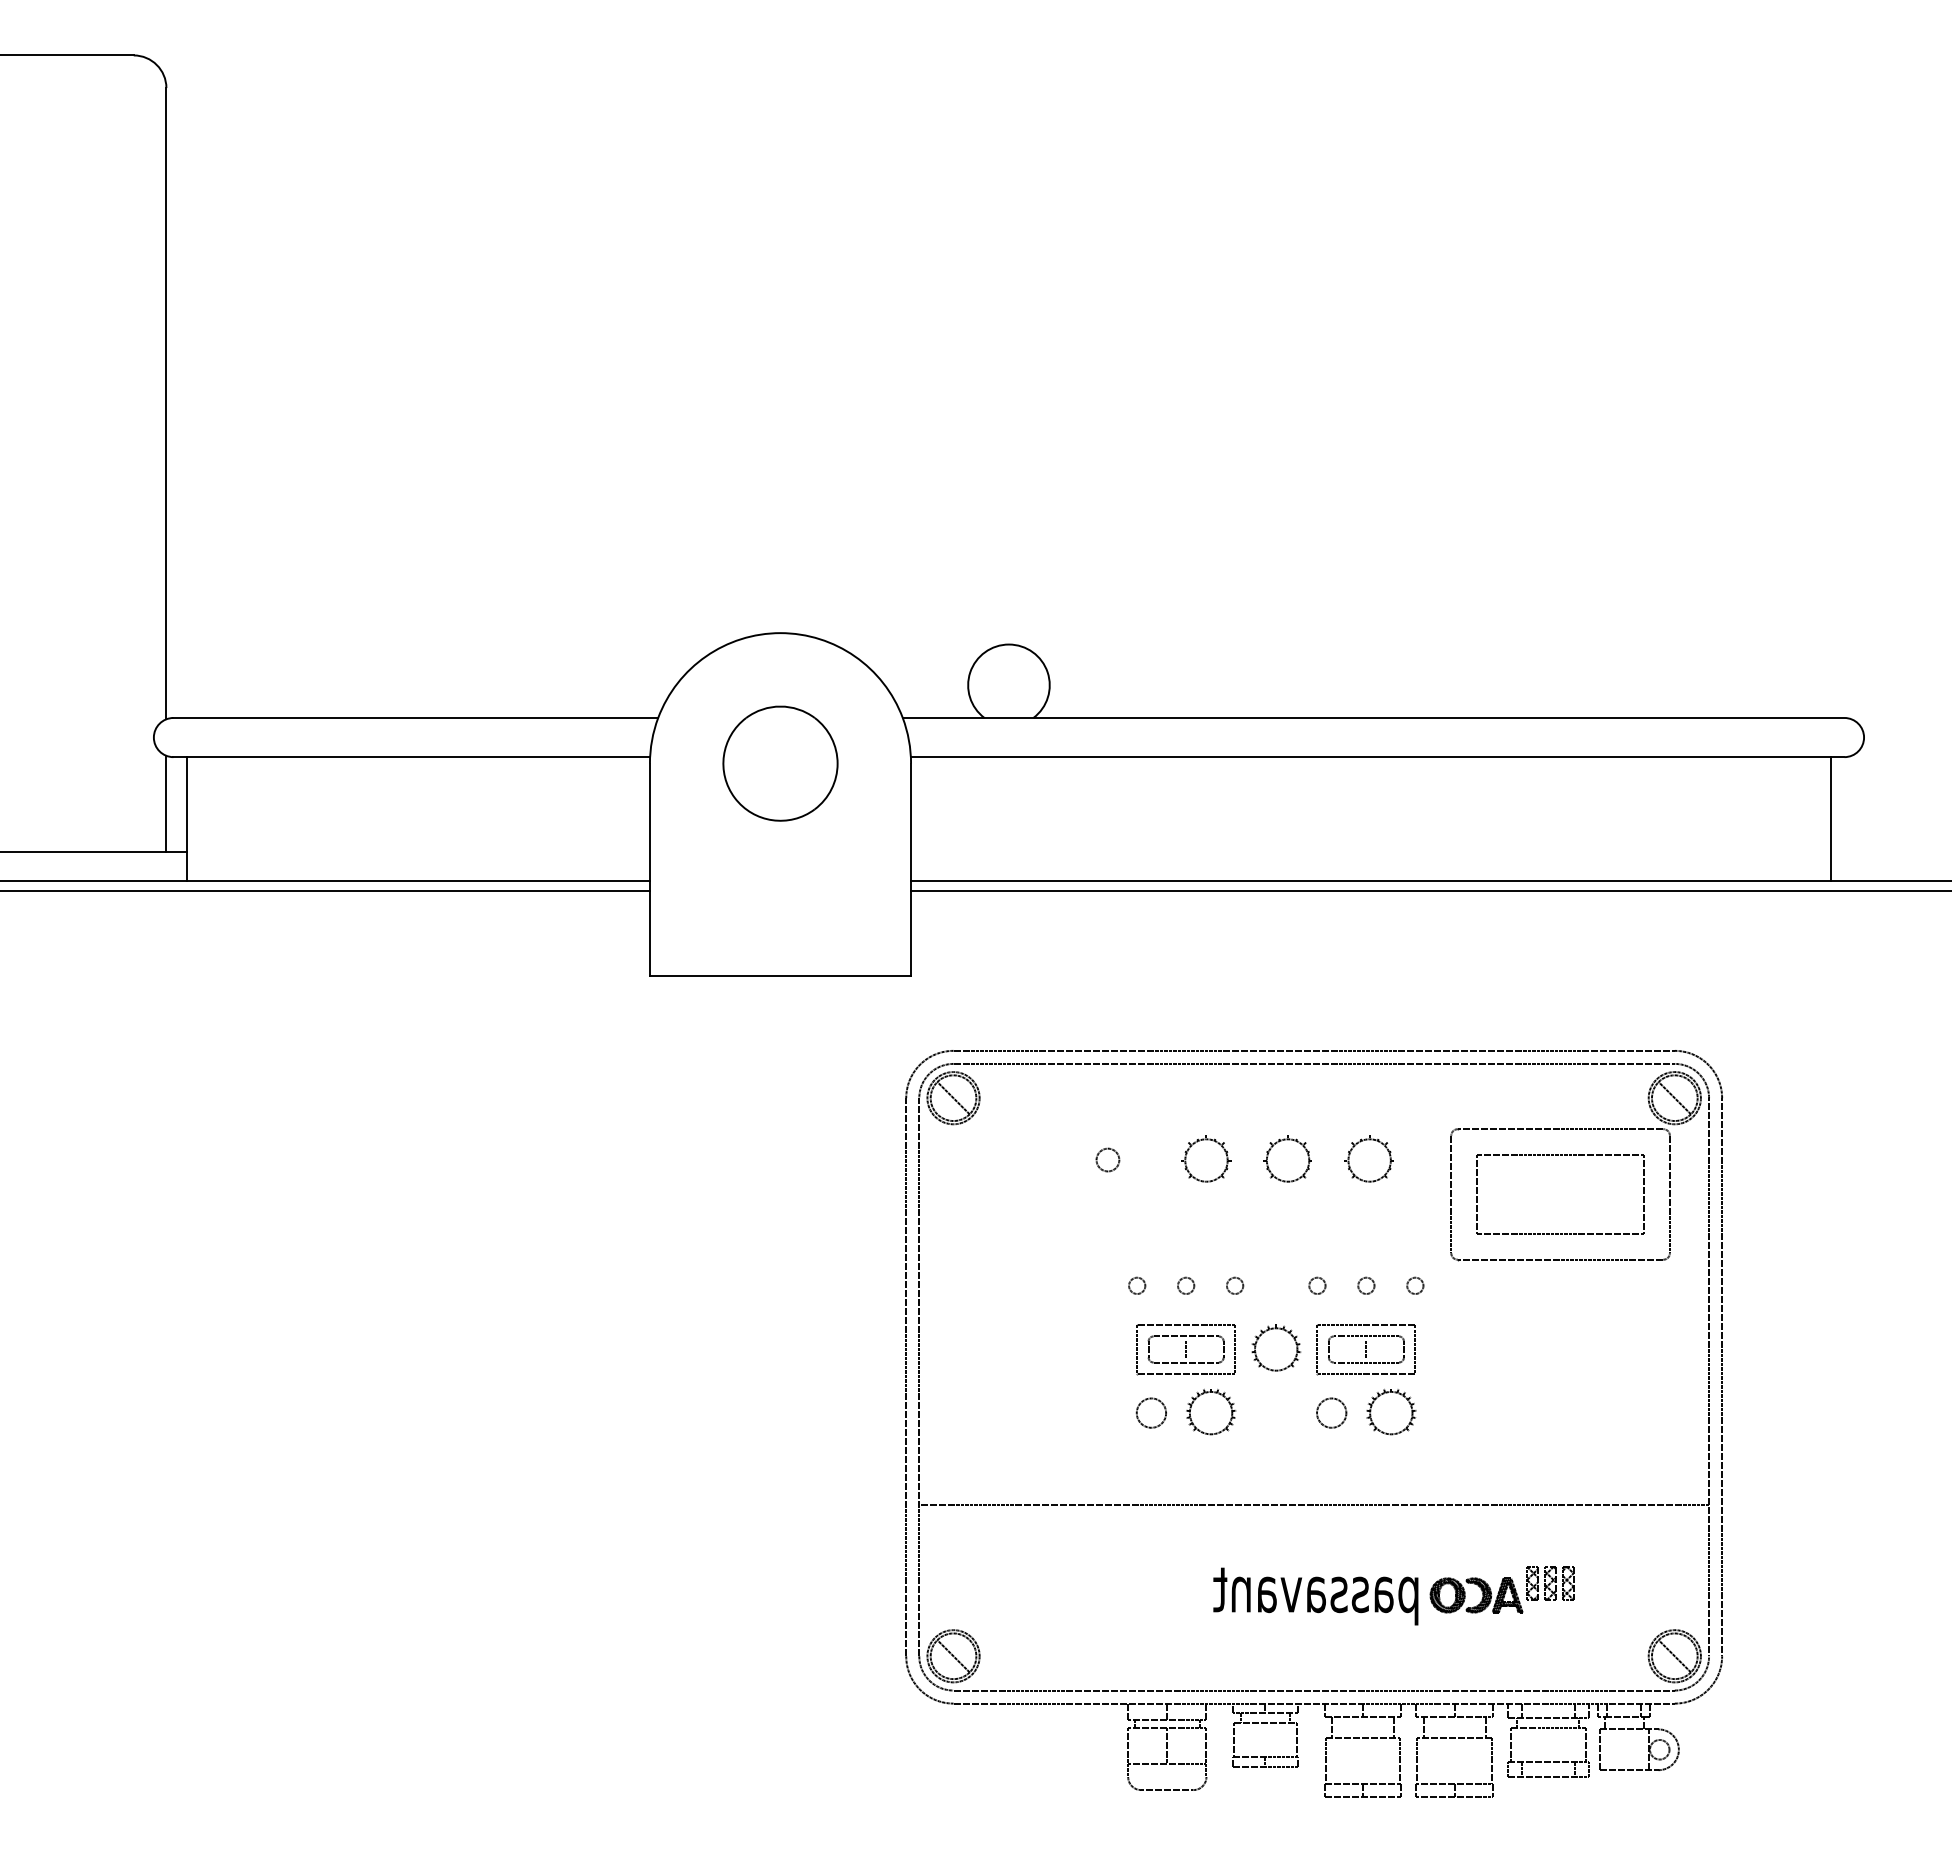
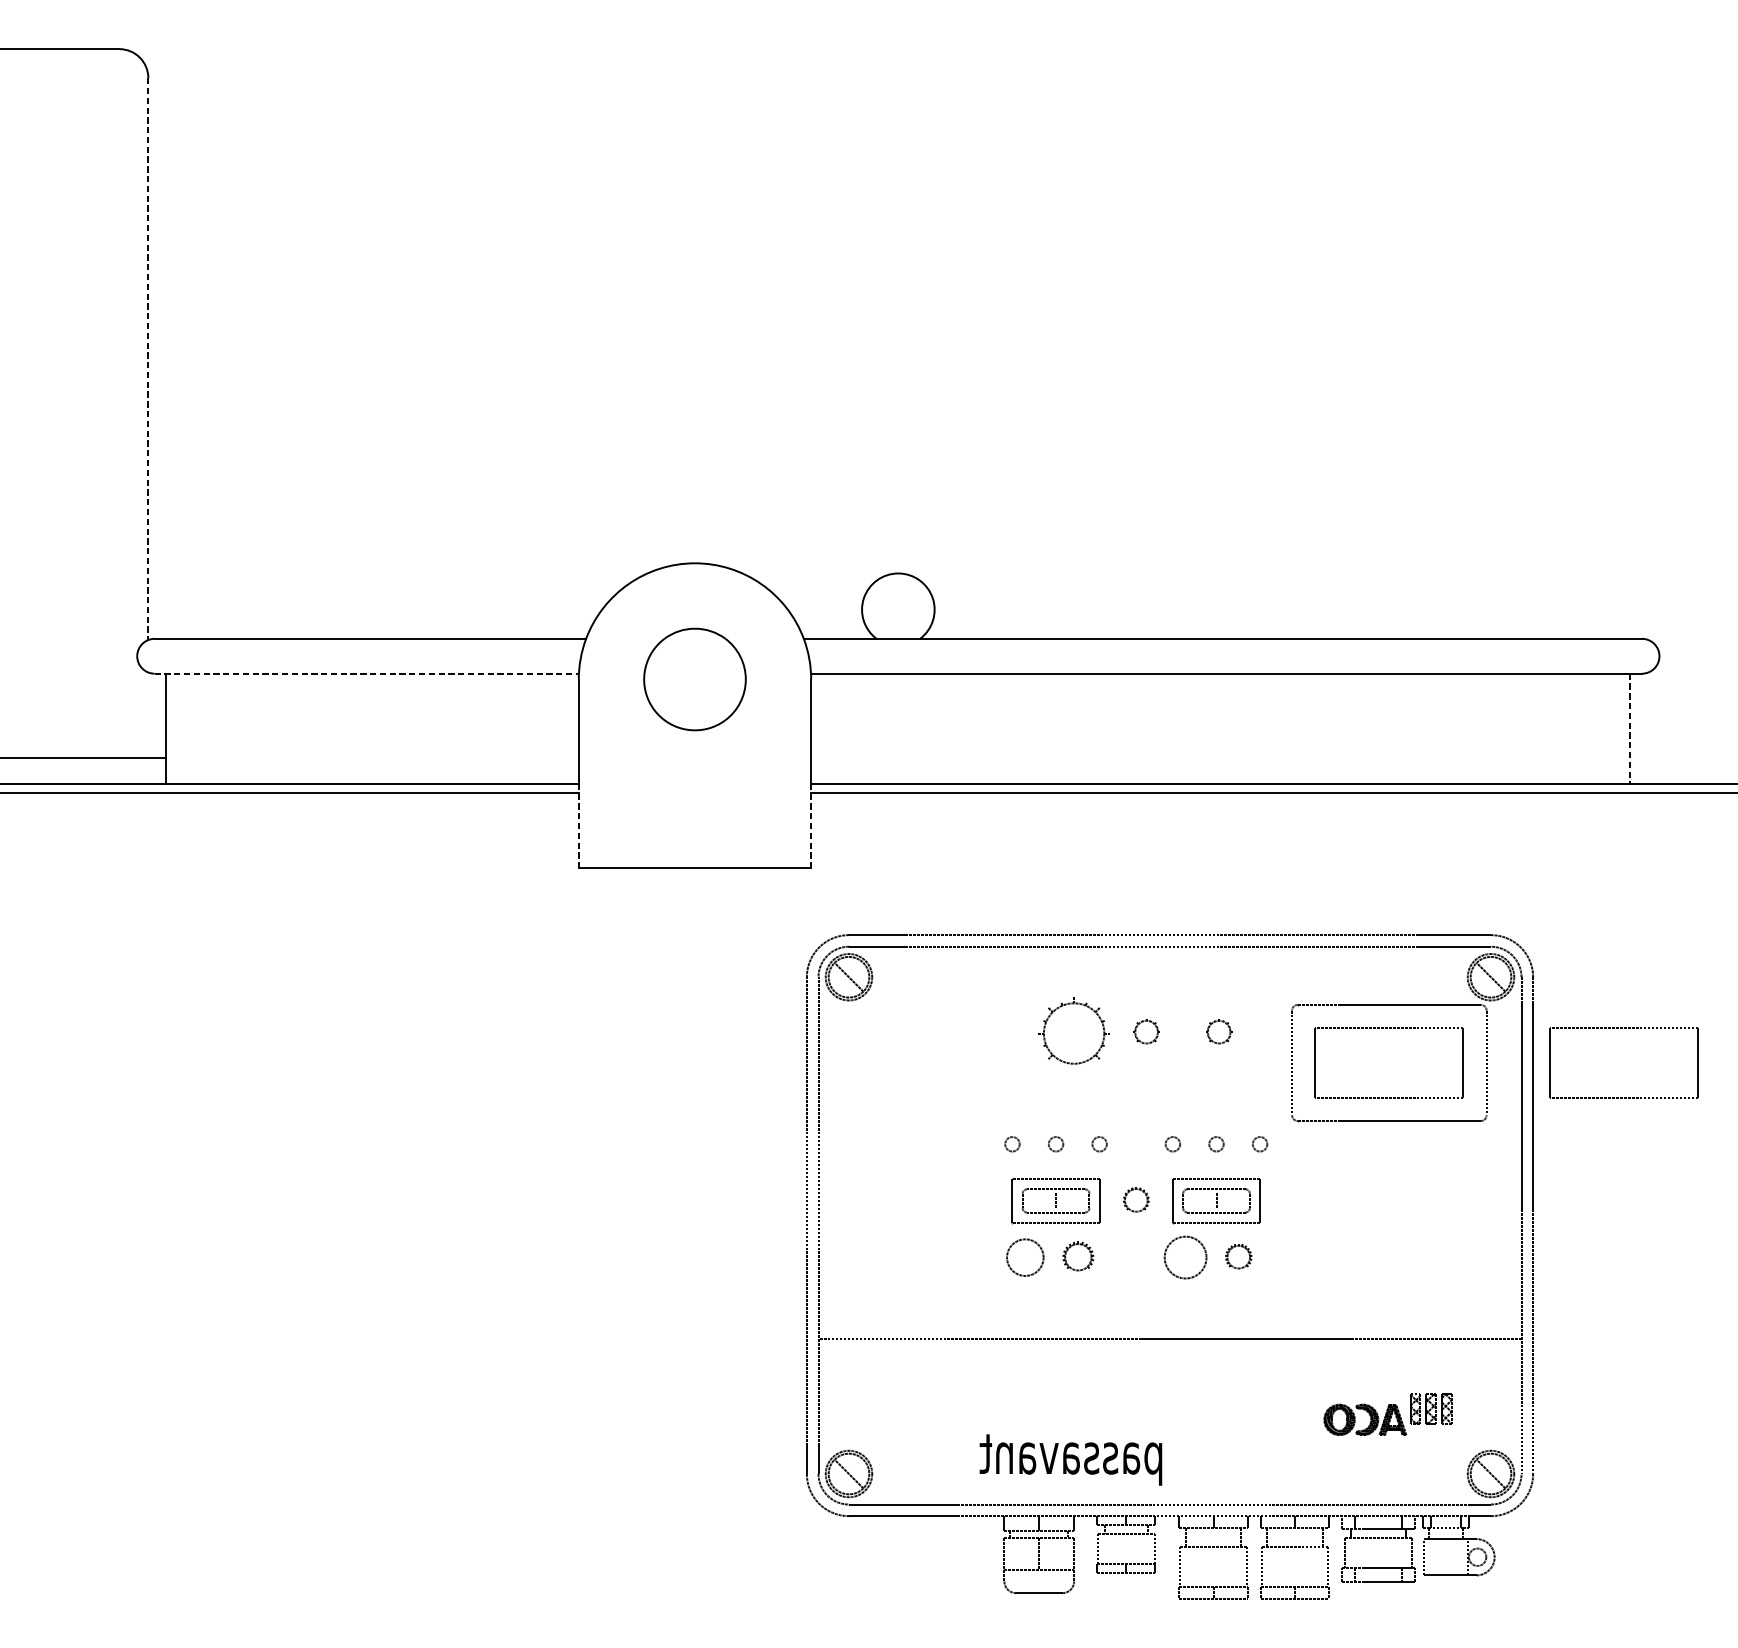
line: (166, 403) -> (148, 358), solid -> dashed
line: (412, 757) -> (367, 674), solid -> dashed
line: (166, 803) -> (148, 714), removed
line: (1831, 819) -> (1630, 729), solid -> dashed
line: (649, 928) -> (578, 826), solid -> dashed
line: (911, 928) -> (811, 826), solid -> dashed
part: (1824, 1155) -> (1624, 1028), added
part: (1206, 1158) -> (1074, 1030), size x1.6
part: (1287, 1158) -> (1146, 1030), size x0.6
part: (1368, 1158) -> (1218, 1030), size x0.6
circle: (1107, 1159) -> (986, 1031), removed
part: (1276, 1347) -> (1136, 1199), size x0.6
part: (1211, 1411) -> (1078, 1256), size x0.7
part: (1391, 1411) -> (1238, 1256), size x0.6
circle: (1150, 1412) -> (1024, 1257), size x1.4
circle: (1331, 1412) -> (1185, 1257), size x1.6
part: (1501, 1589) -> (1387, 1414), moved
text: (1315, 1596) -> (1070, 1459), moved

